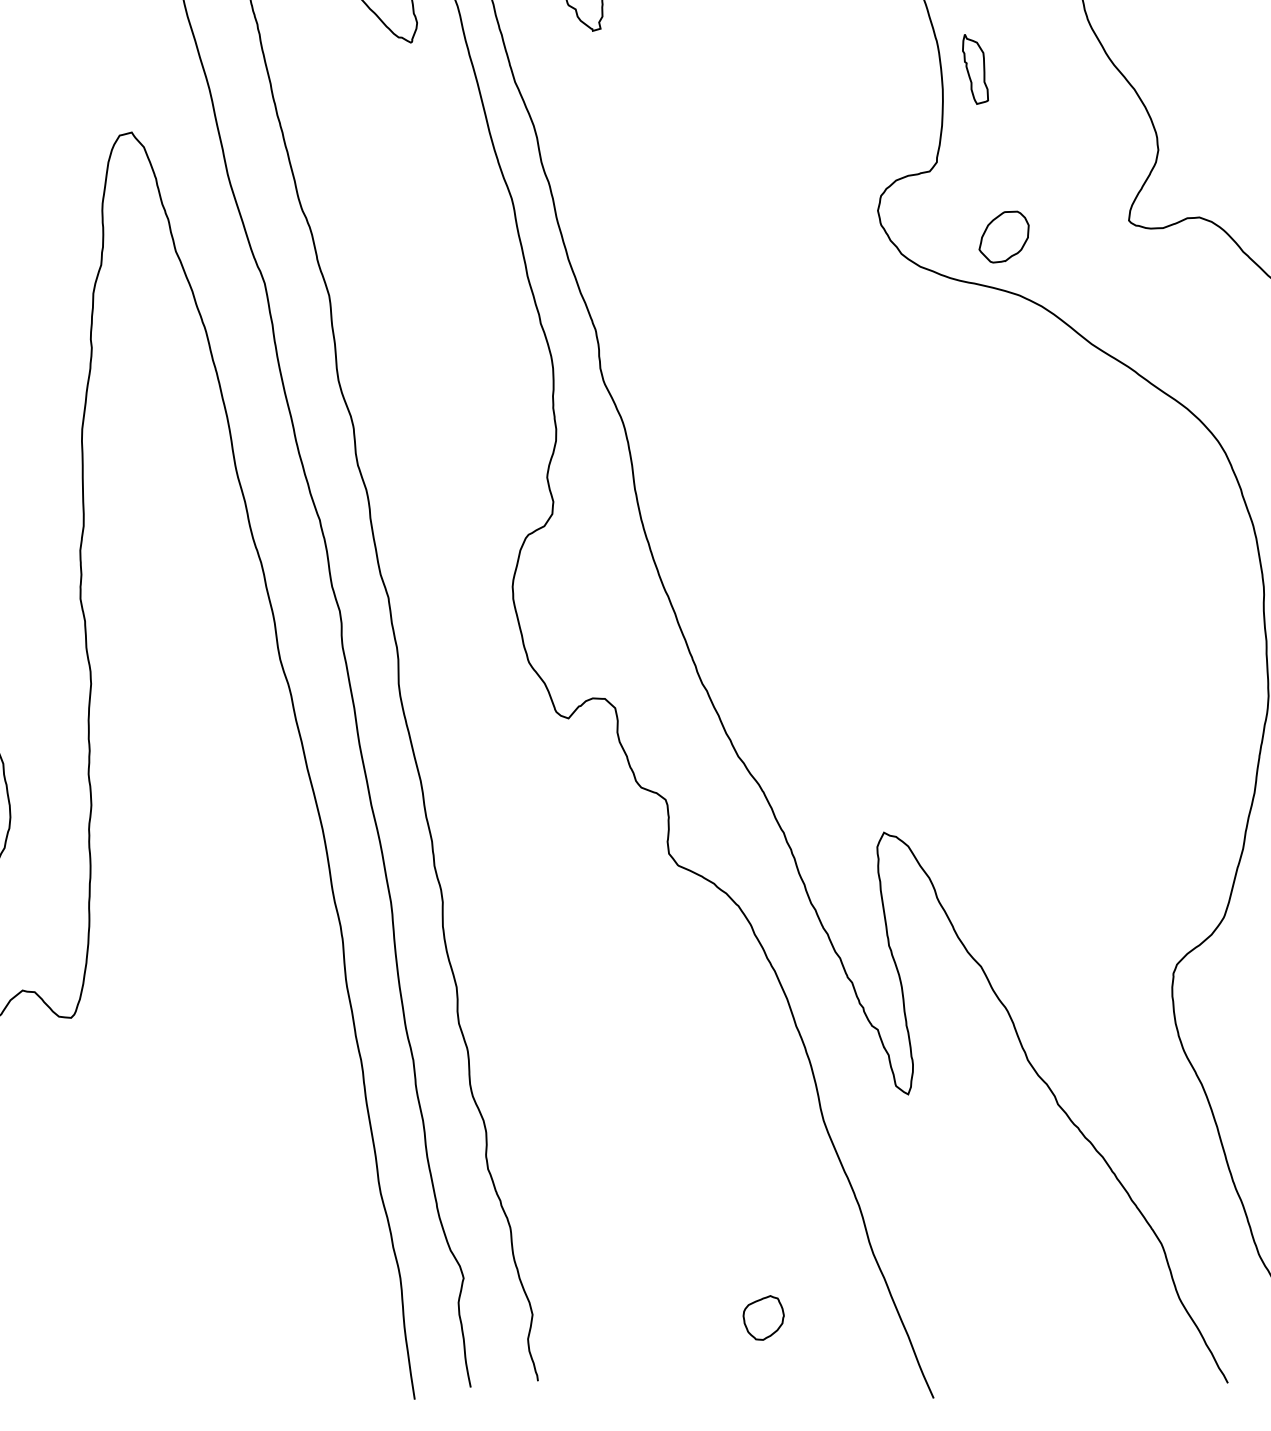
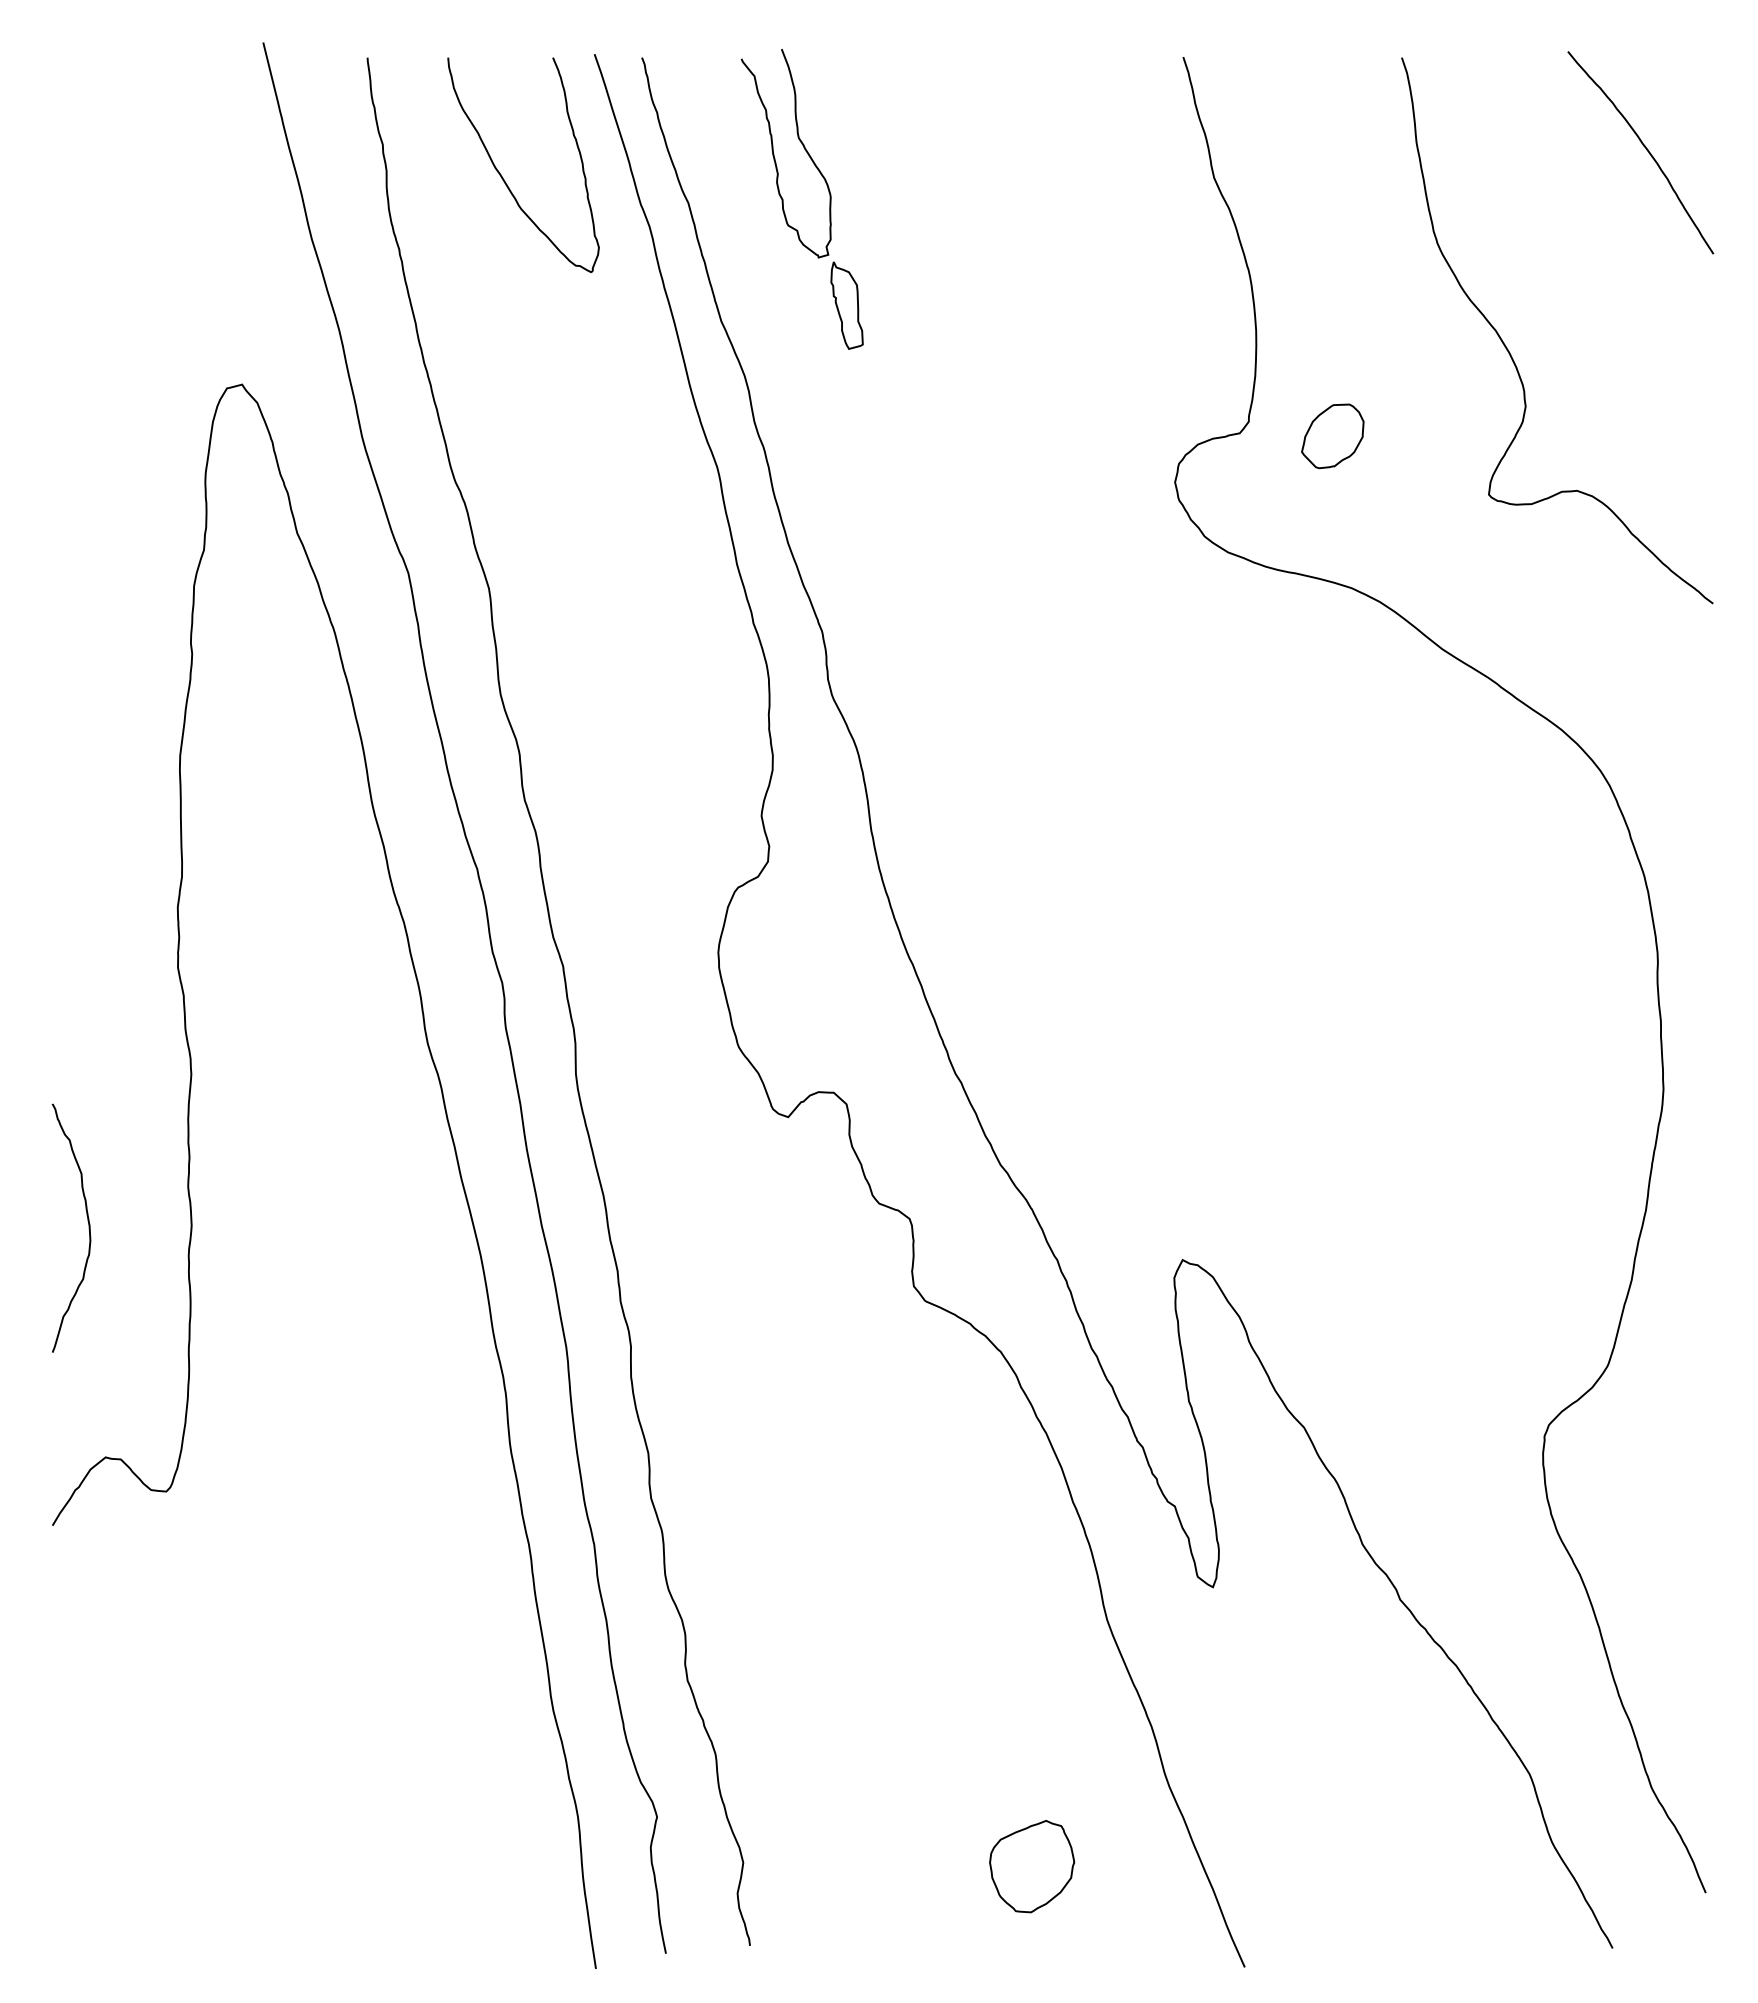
part: (975, 69) -> (846, 305), moved
part: (1003, 237) -> (1332, 436), moved
part: (763, 1317) -> (1032, 1866), size x1.67

